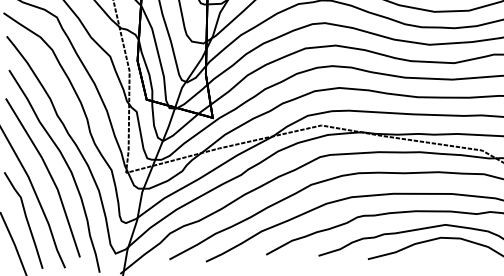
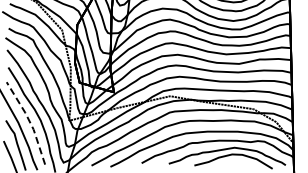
line: (49, 174) -> (29, 121), solid -> dashed

